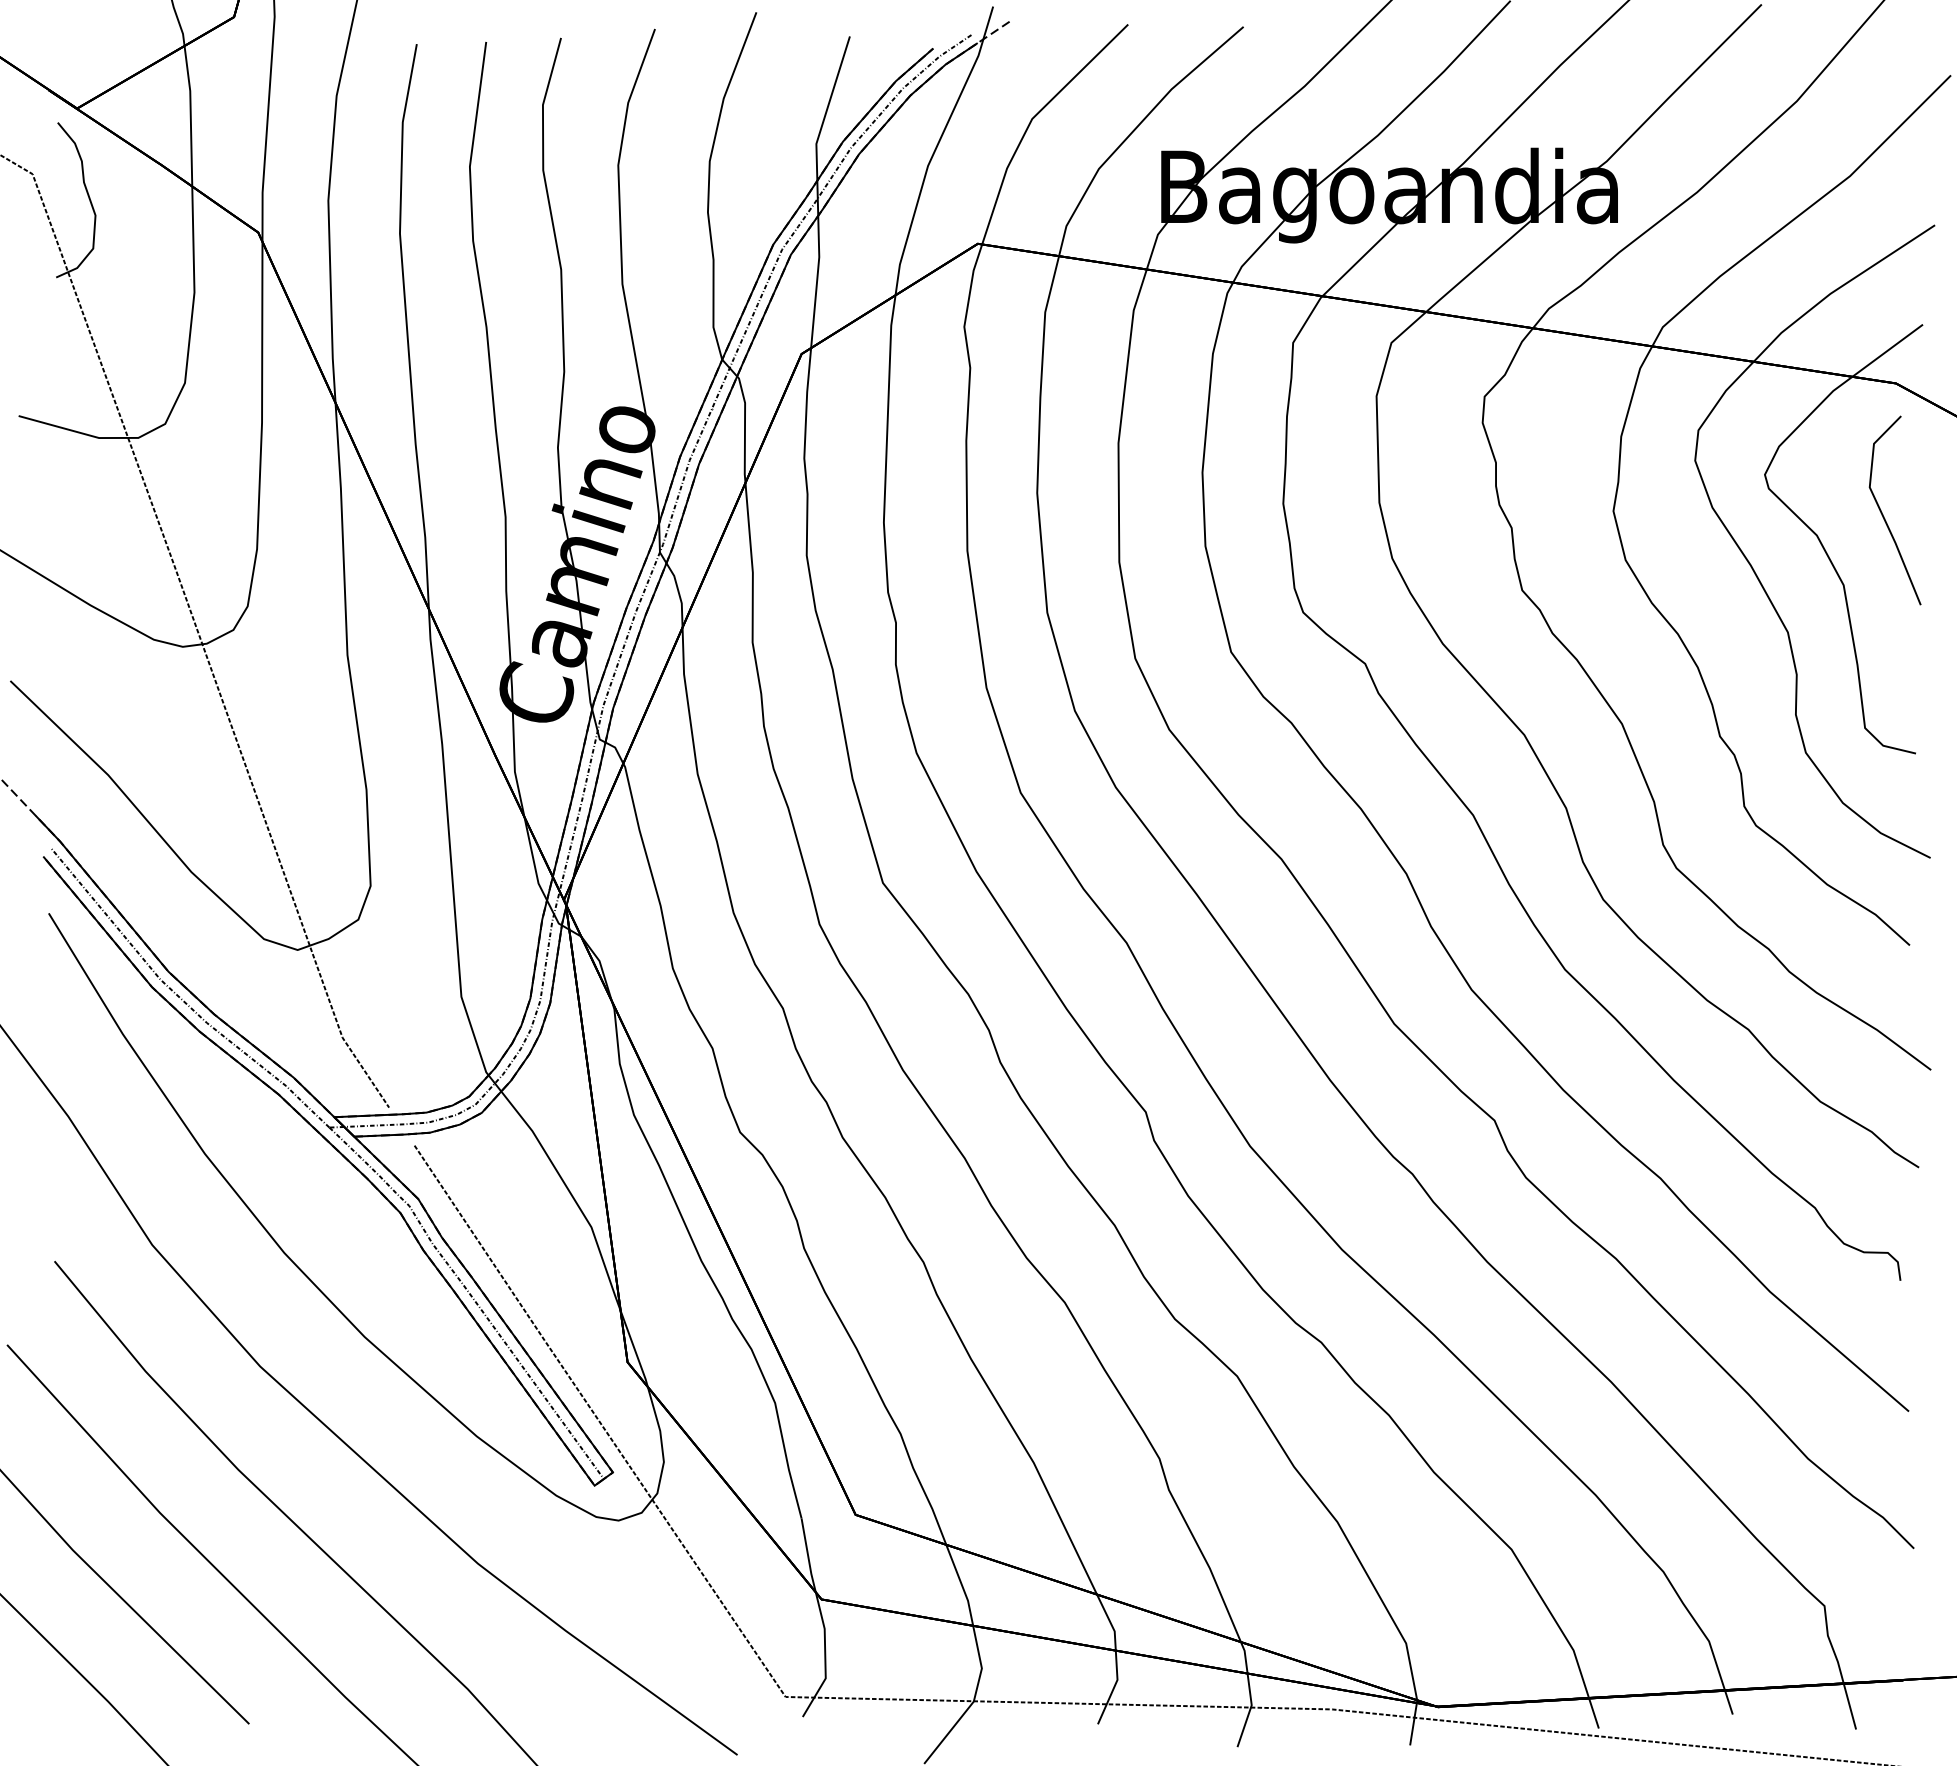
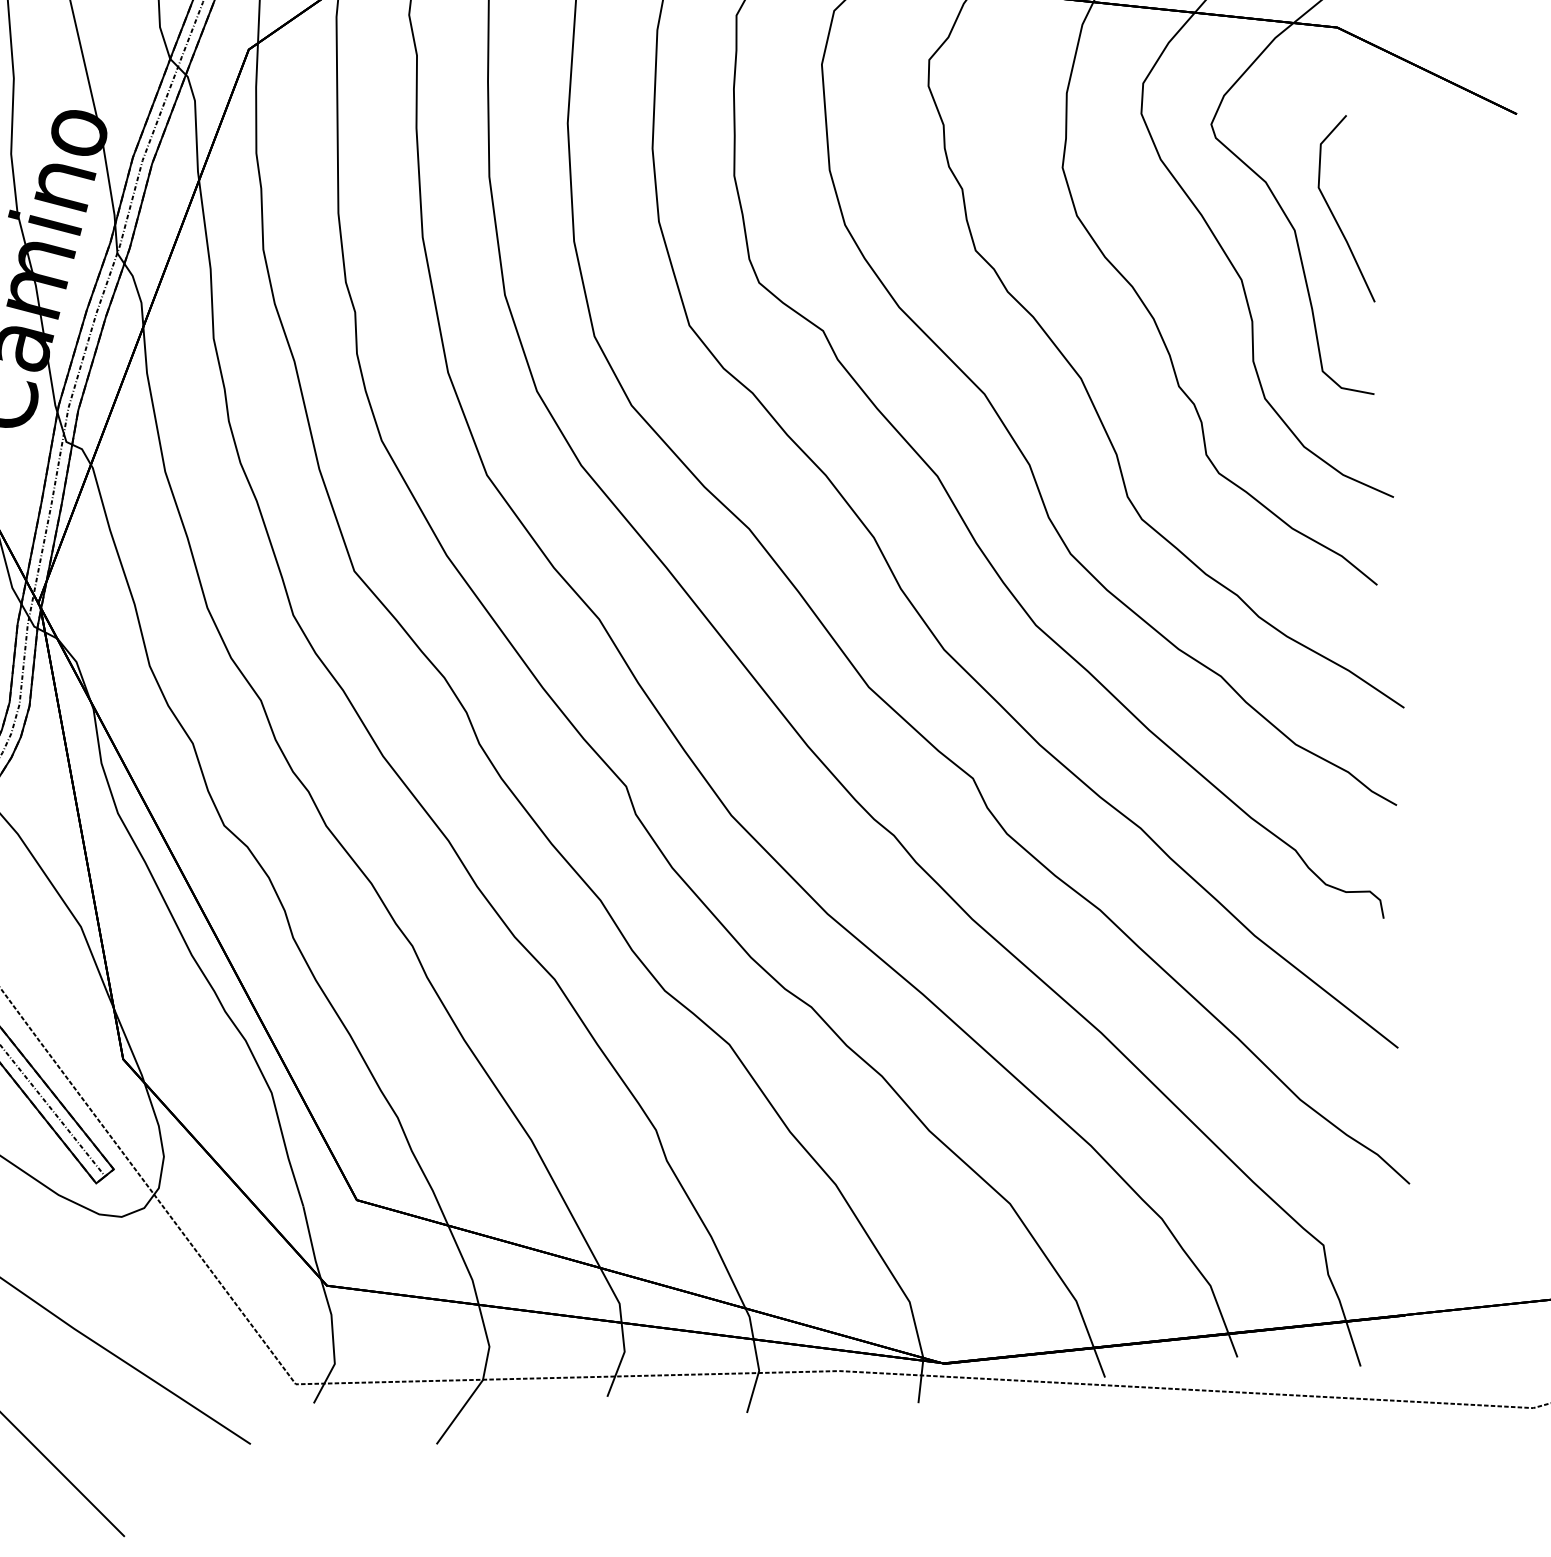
part: (1884, 516) -> (1334, 215), moved

